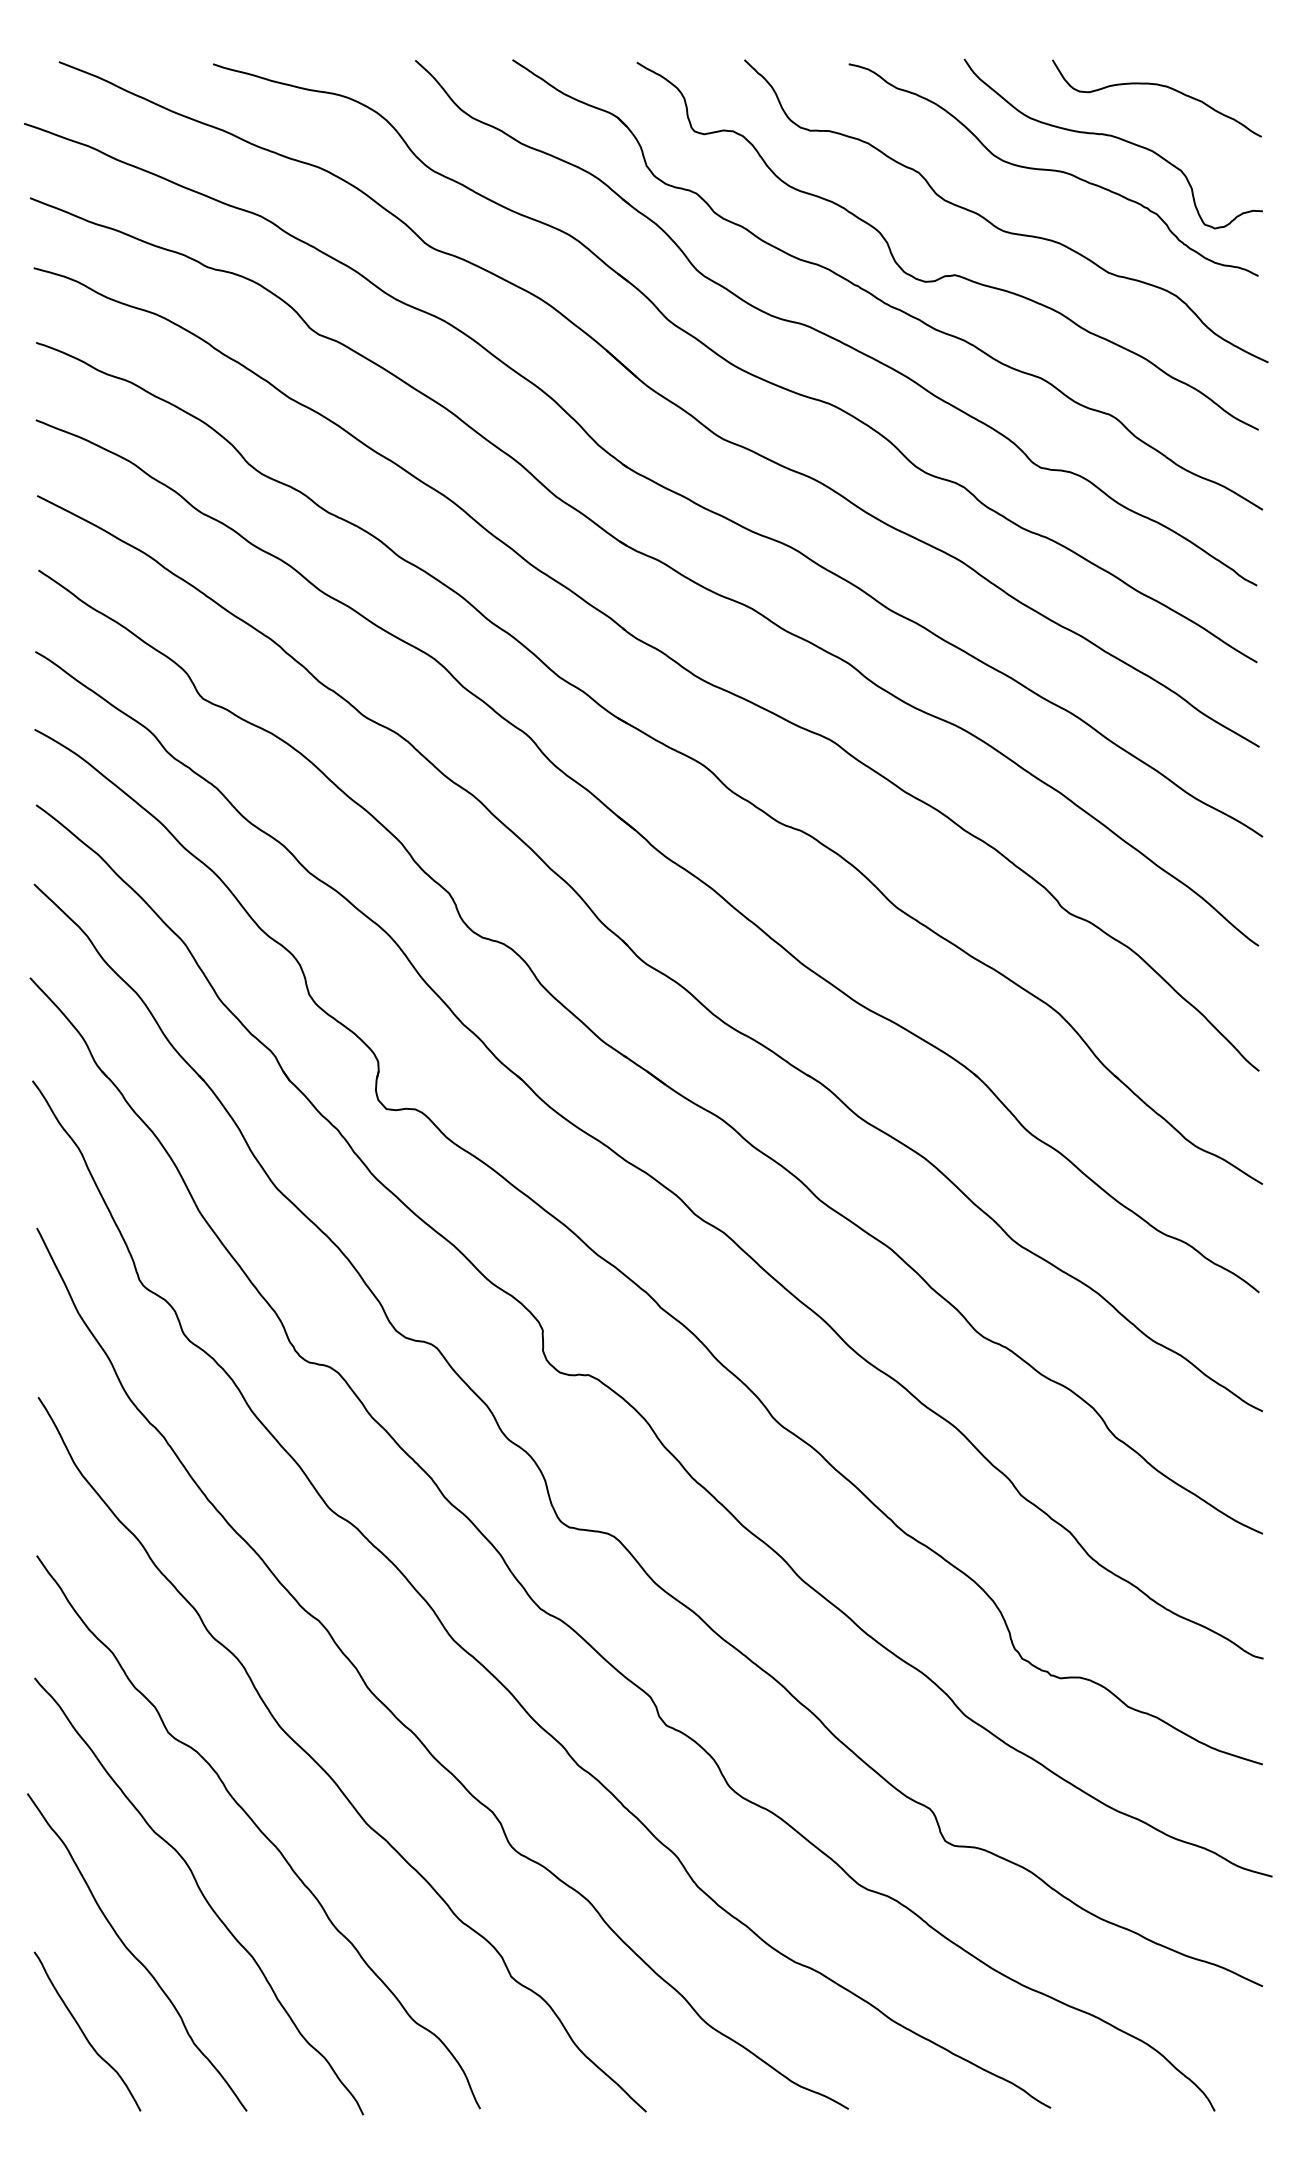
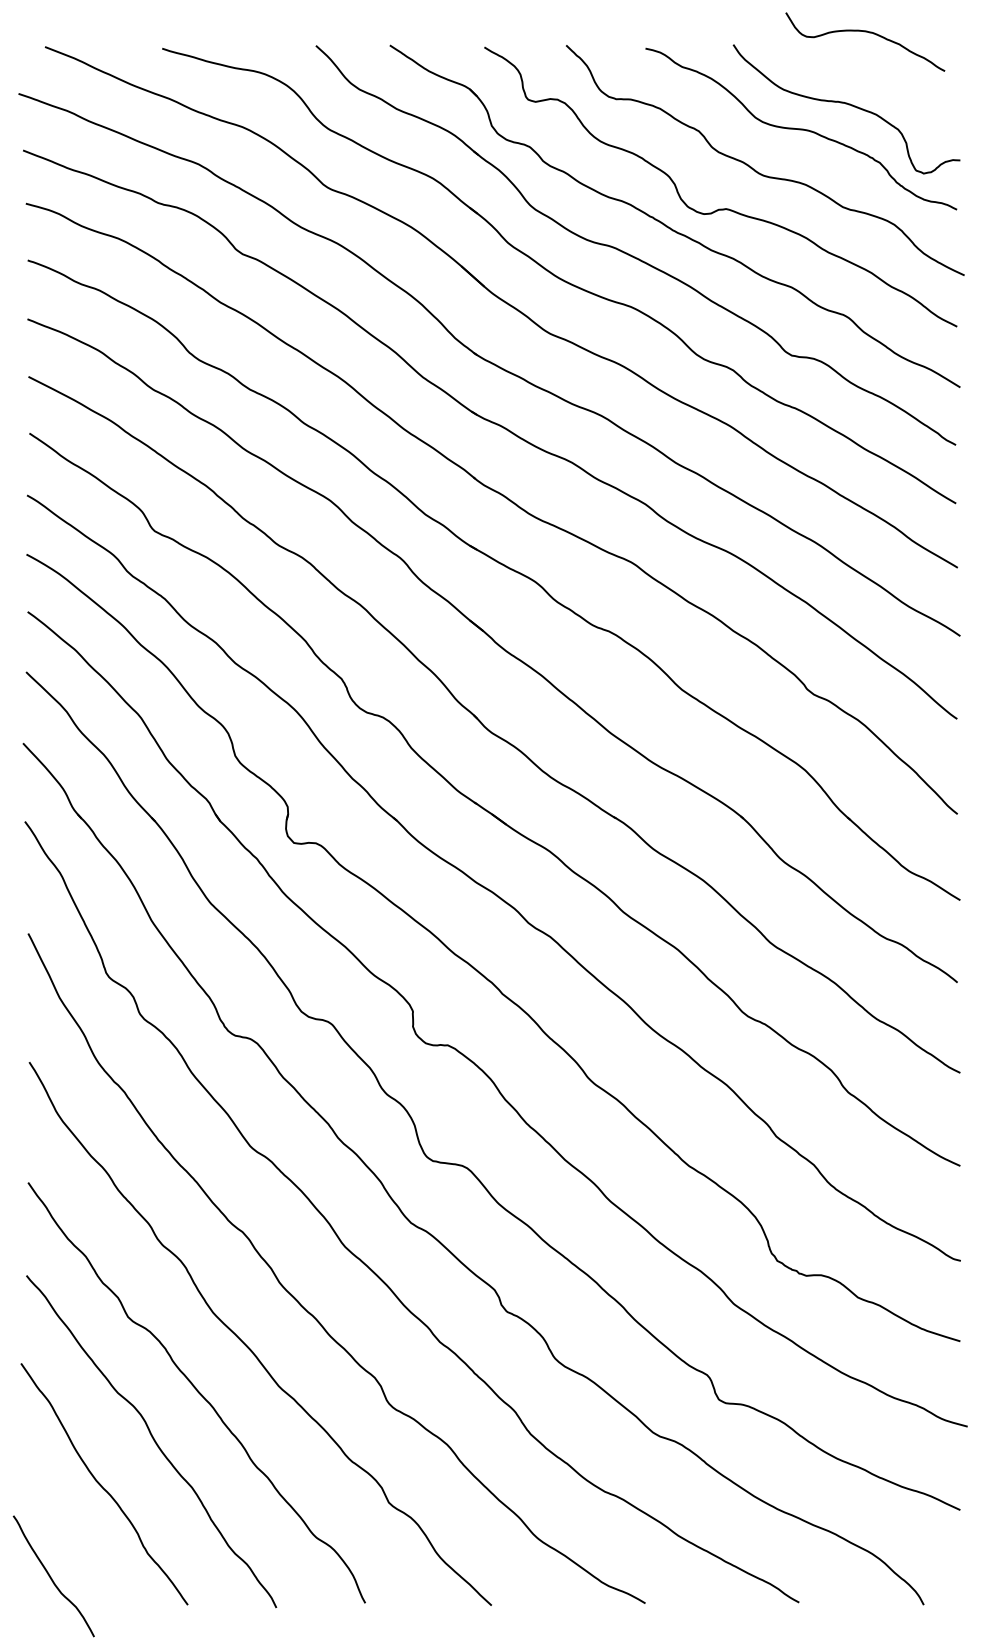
curve: (1160, 86) -> (868, 32), moved
curve: (84, 2033) -> (51, 1577), moved

